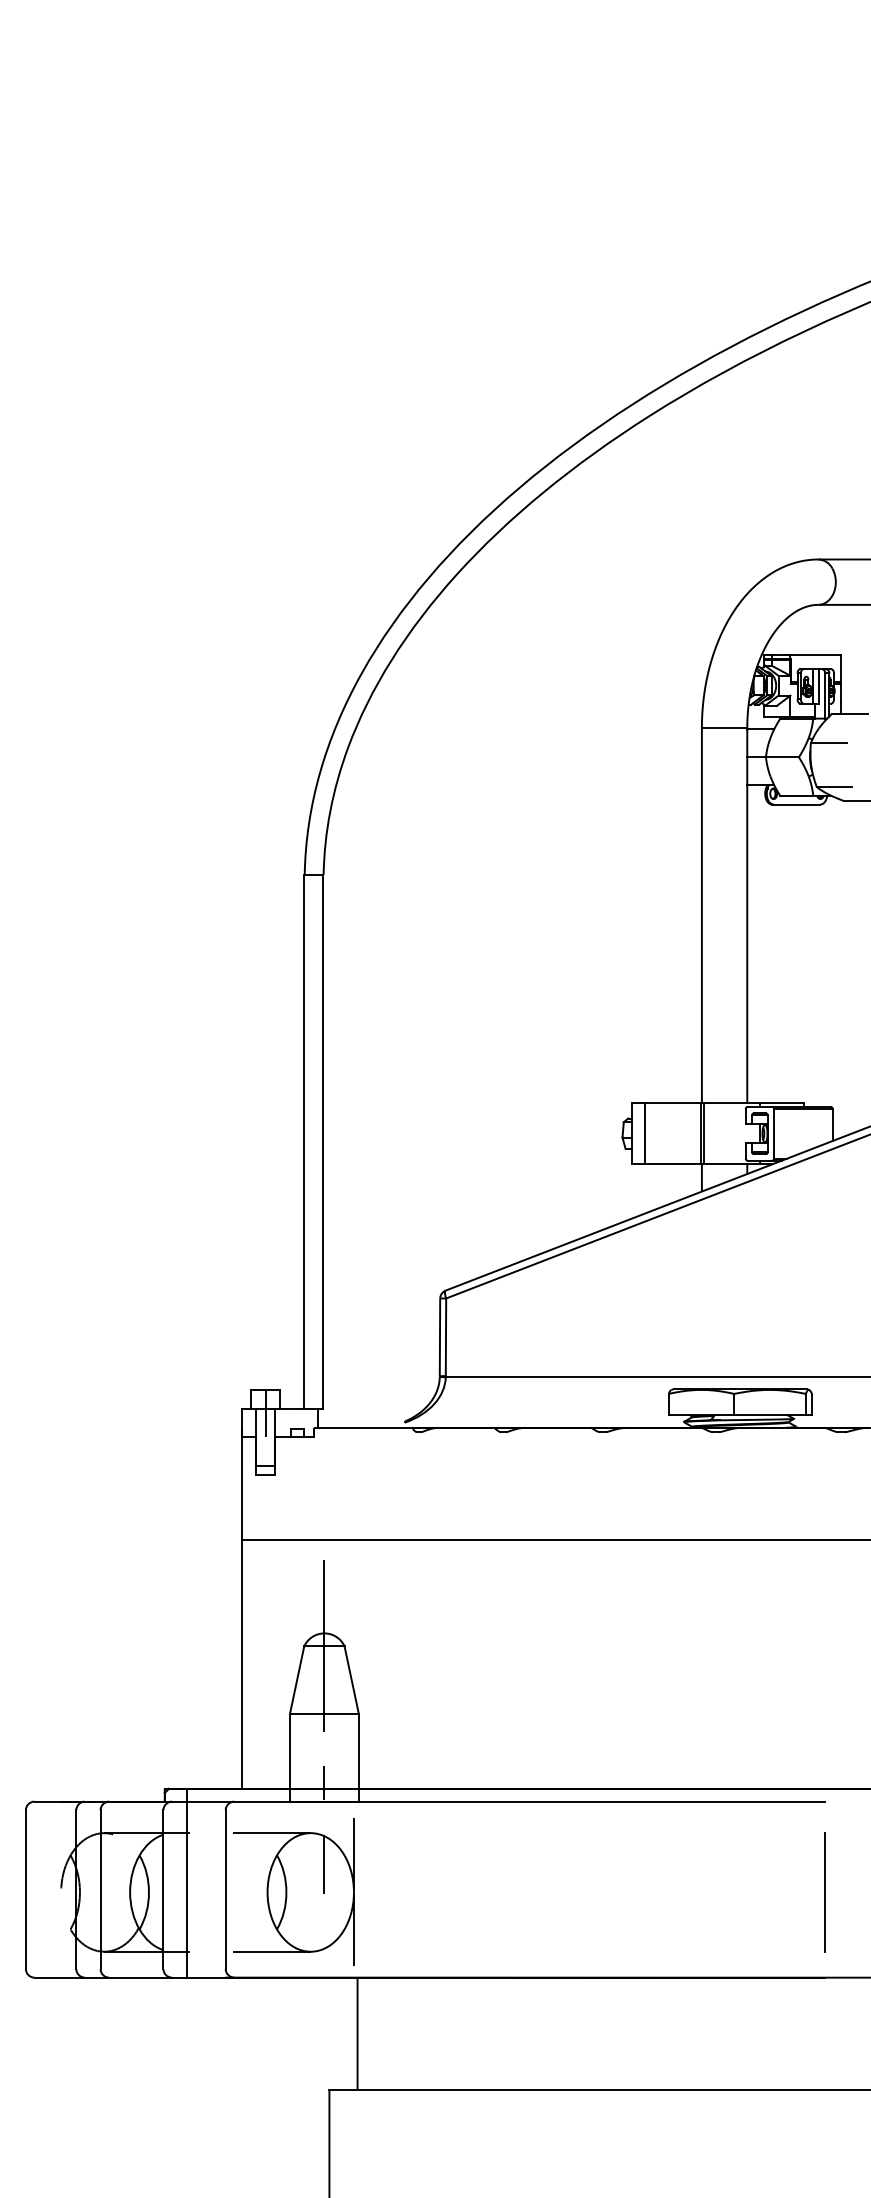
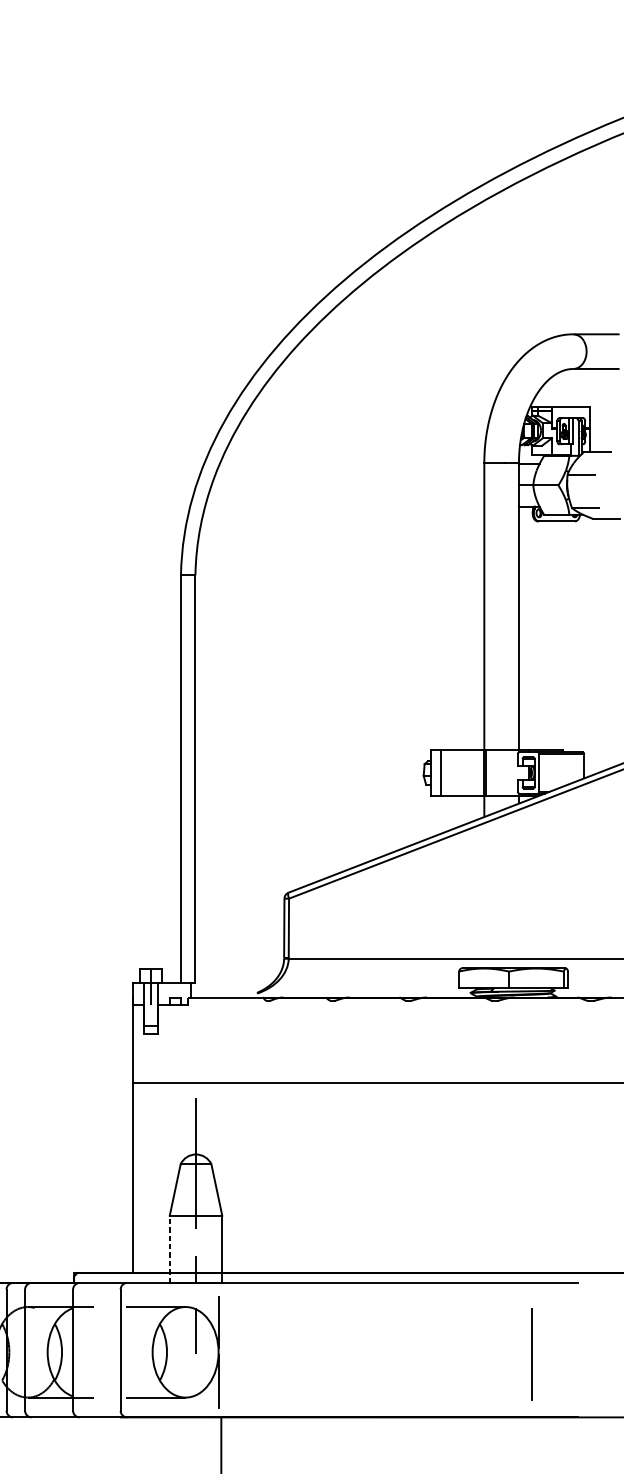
line: (290, 1757) -> (170, 1249), solid -> dashed
line: (187, 1882) -> (91, 1344), removed
line: (824, 1892) -> (531, 1353), moved

